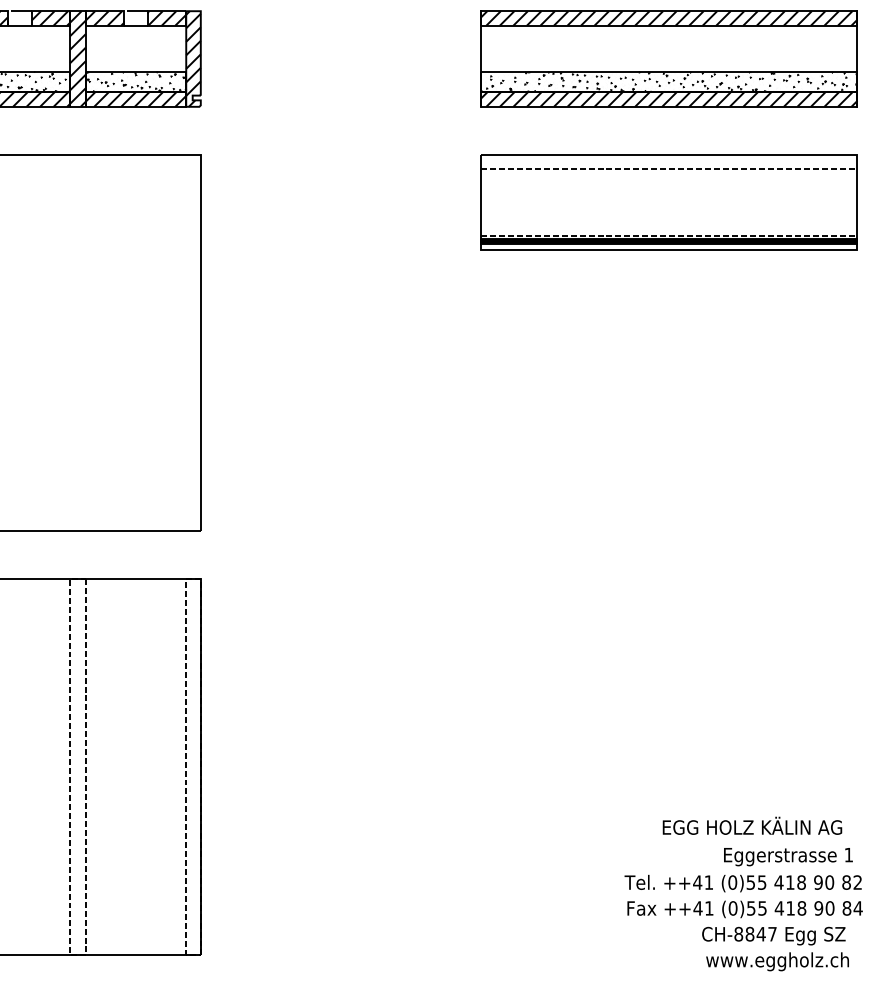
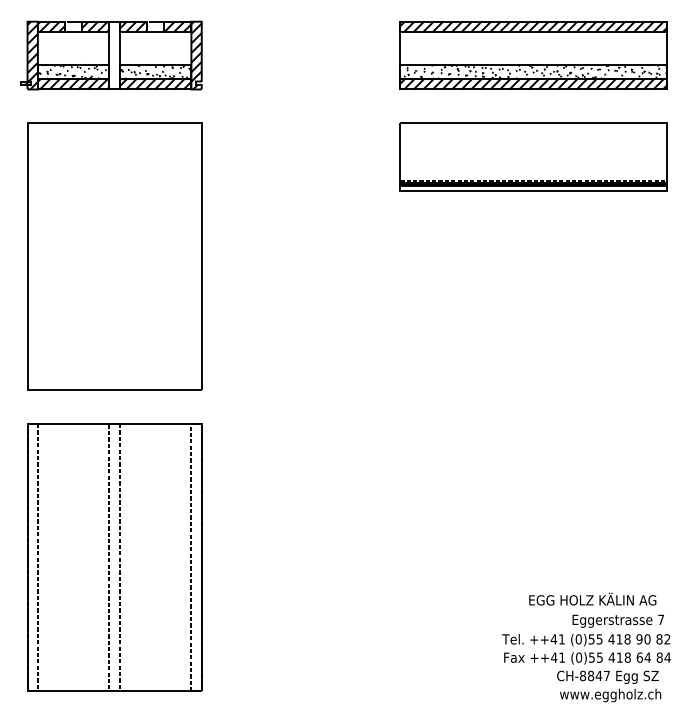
hatch: (77, 58) -> (114, 55), removed
line: (668, 168) -> (533, 133), removed
text: (848, 854) -> (660, 619), 1 -> 7
text: (824, 908) -> (643, 657), 90 -> 64

